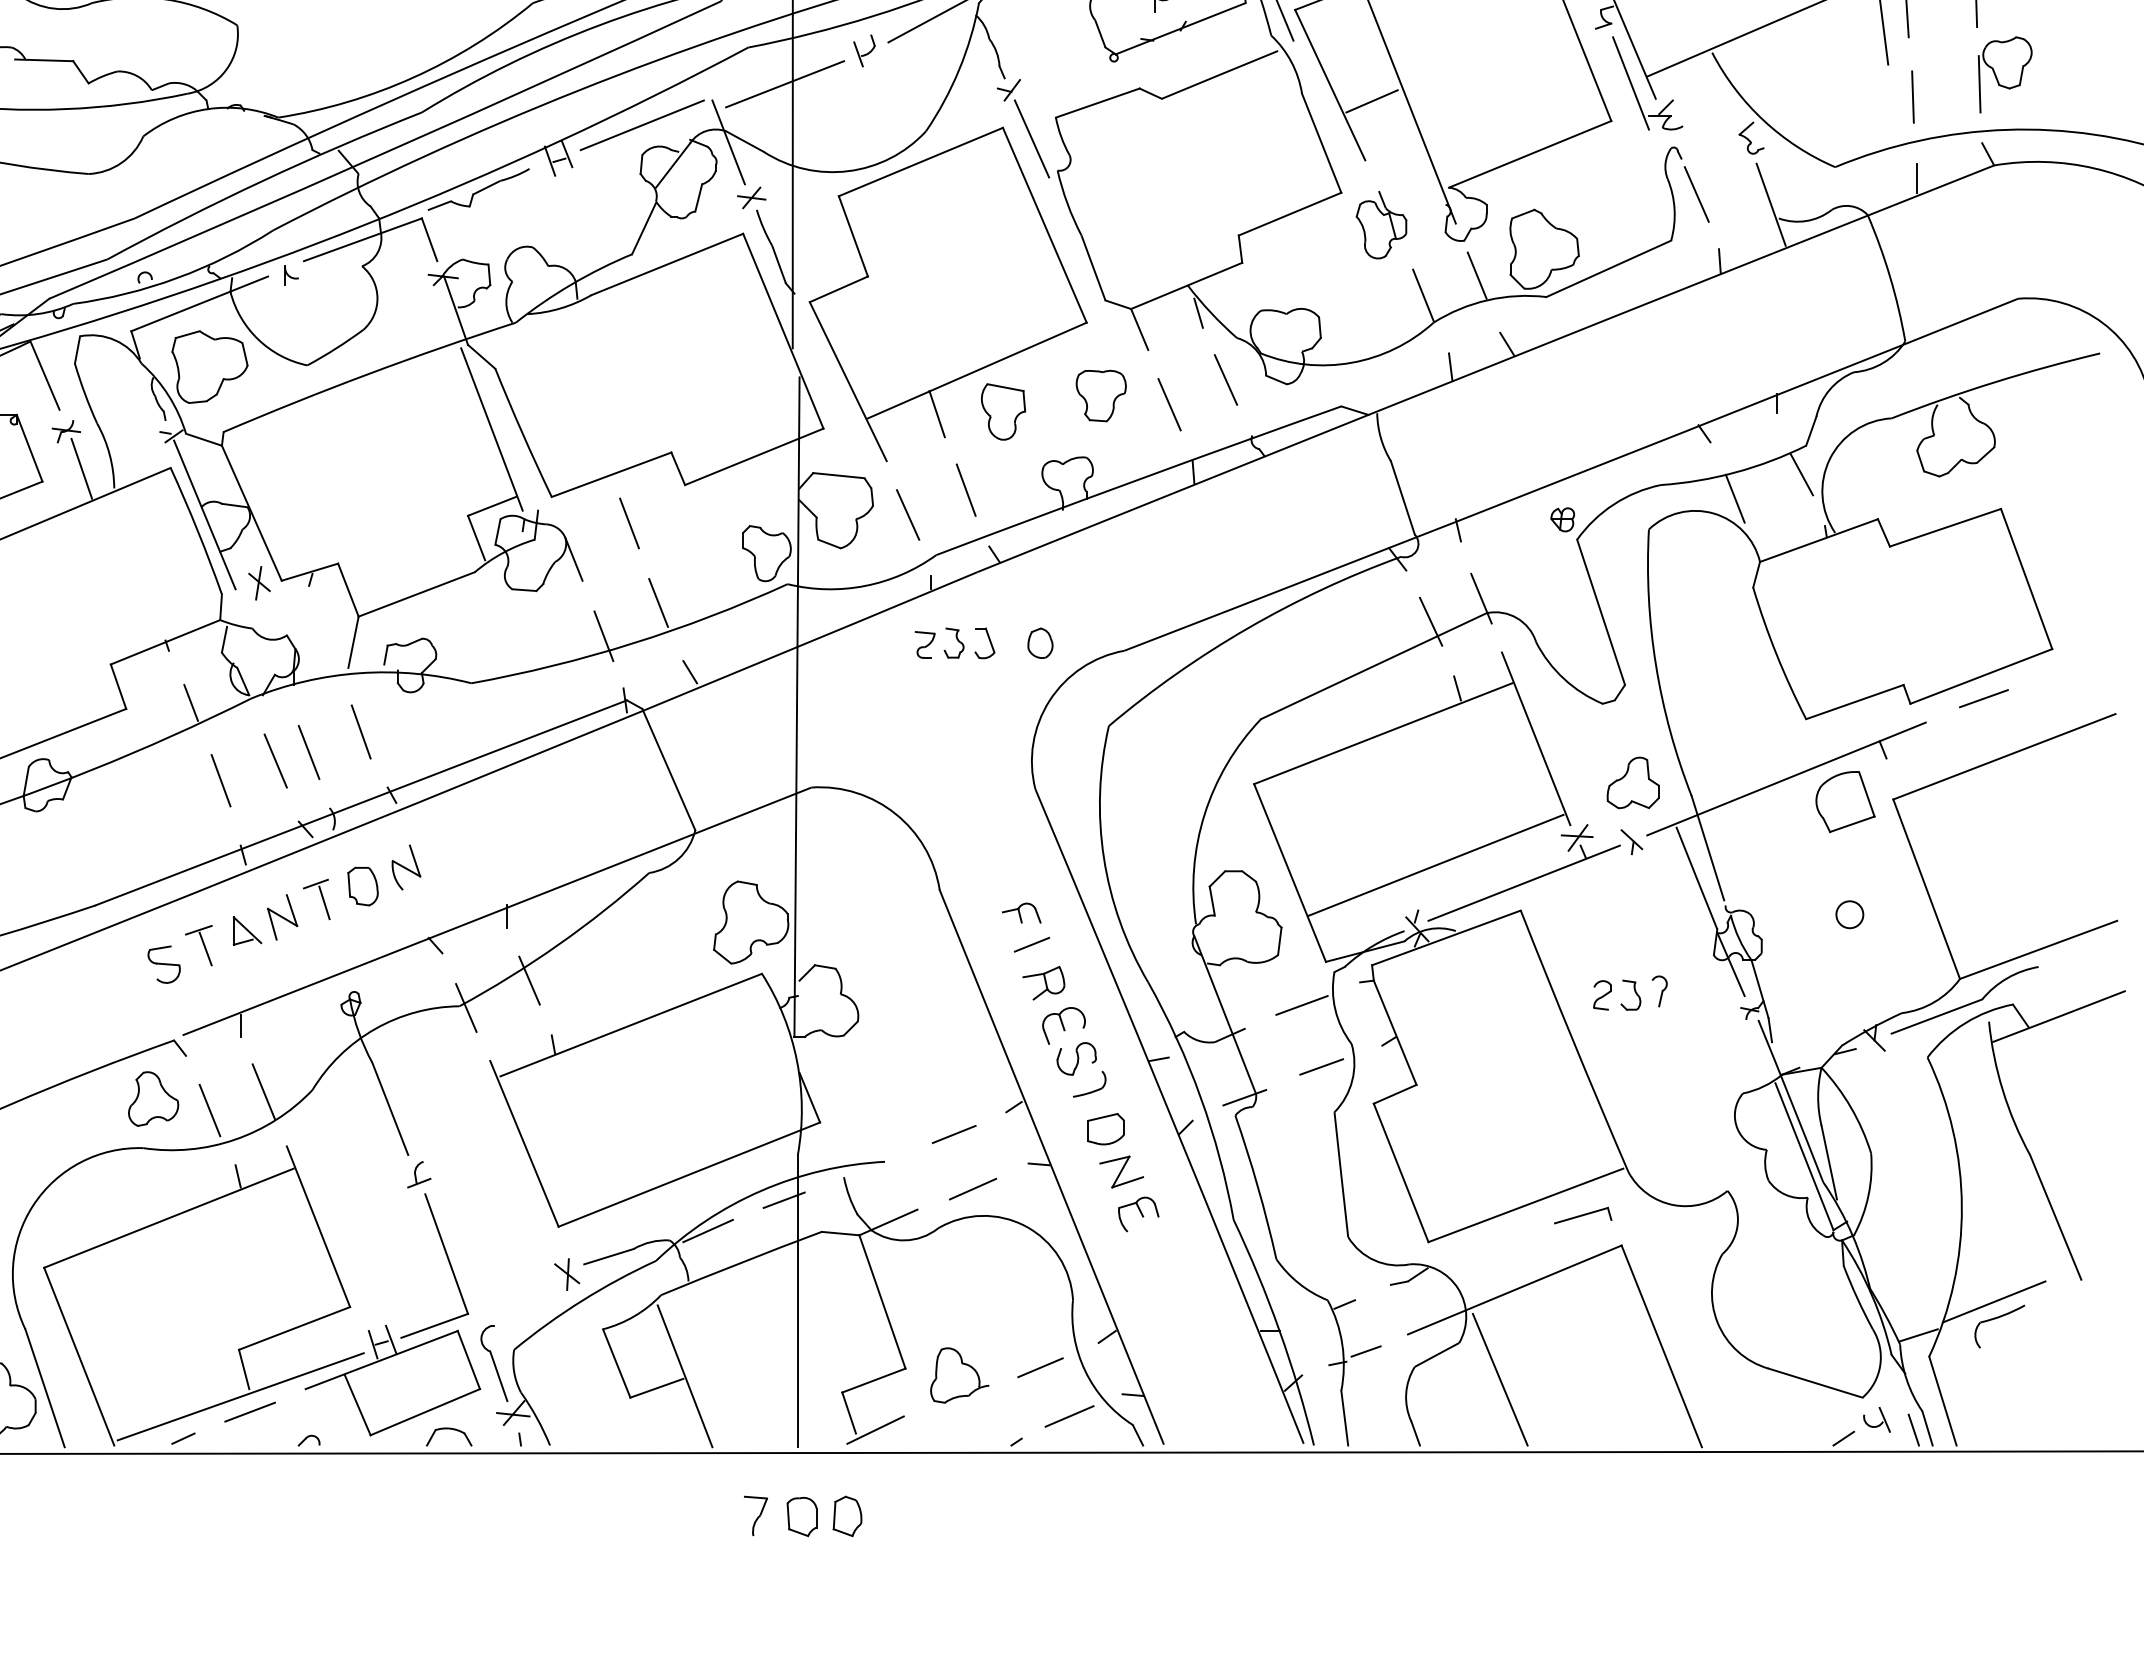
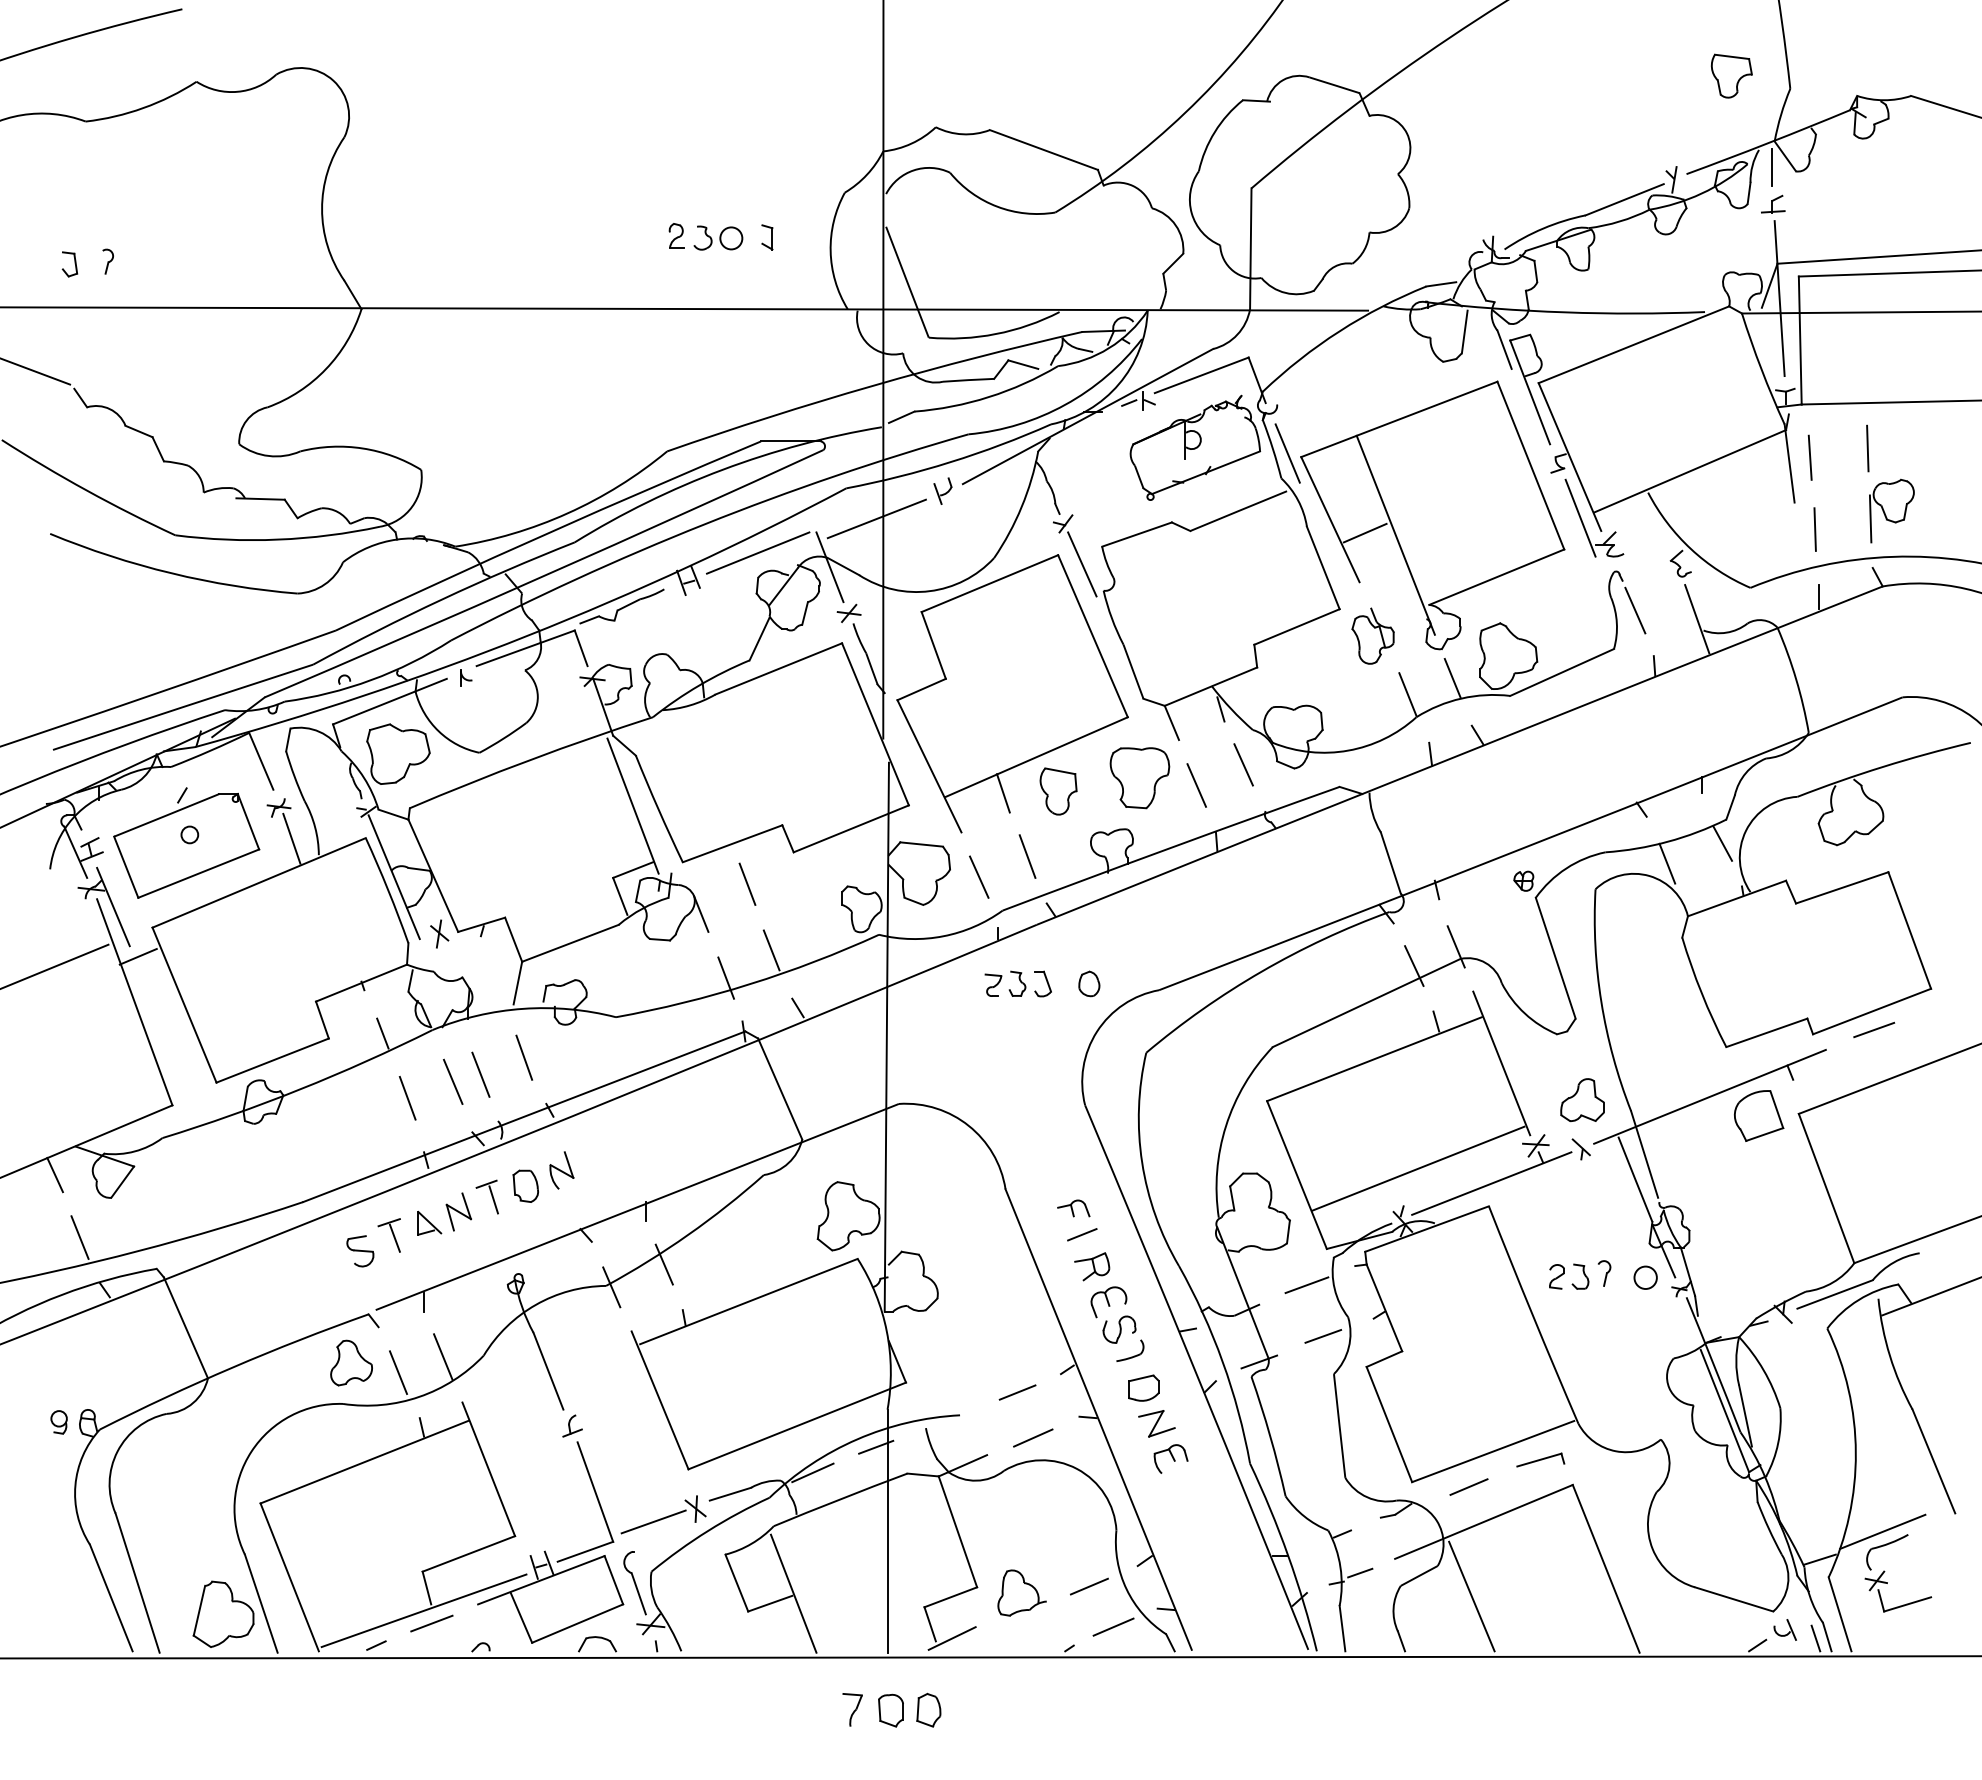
part: (1100, 396) -> (1139, 778), size x1.43
circle: (1849, 914) -> (1645, 1277), moved
line: (1496, 1247) -> (1468, 1486), added
line: (516, 1289) -> (653, 1521), added
part: (1999, 1364) -> (1887, 1583), added

